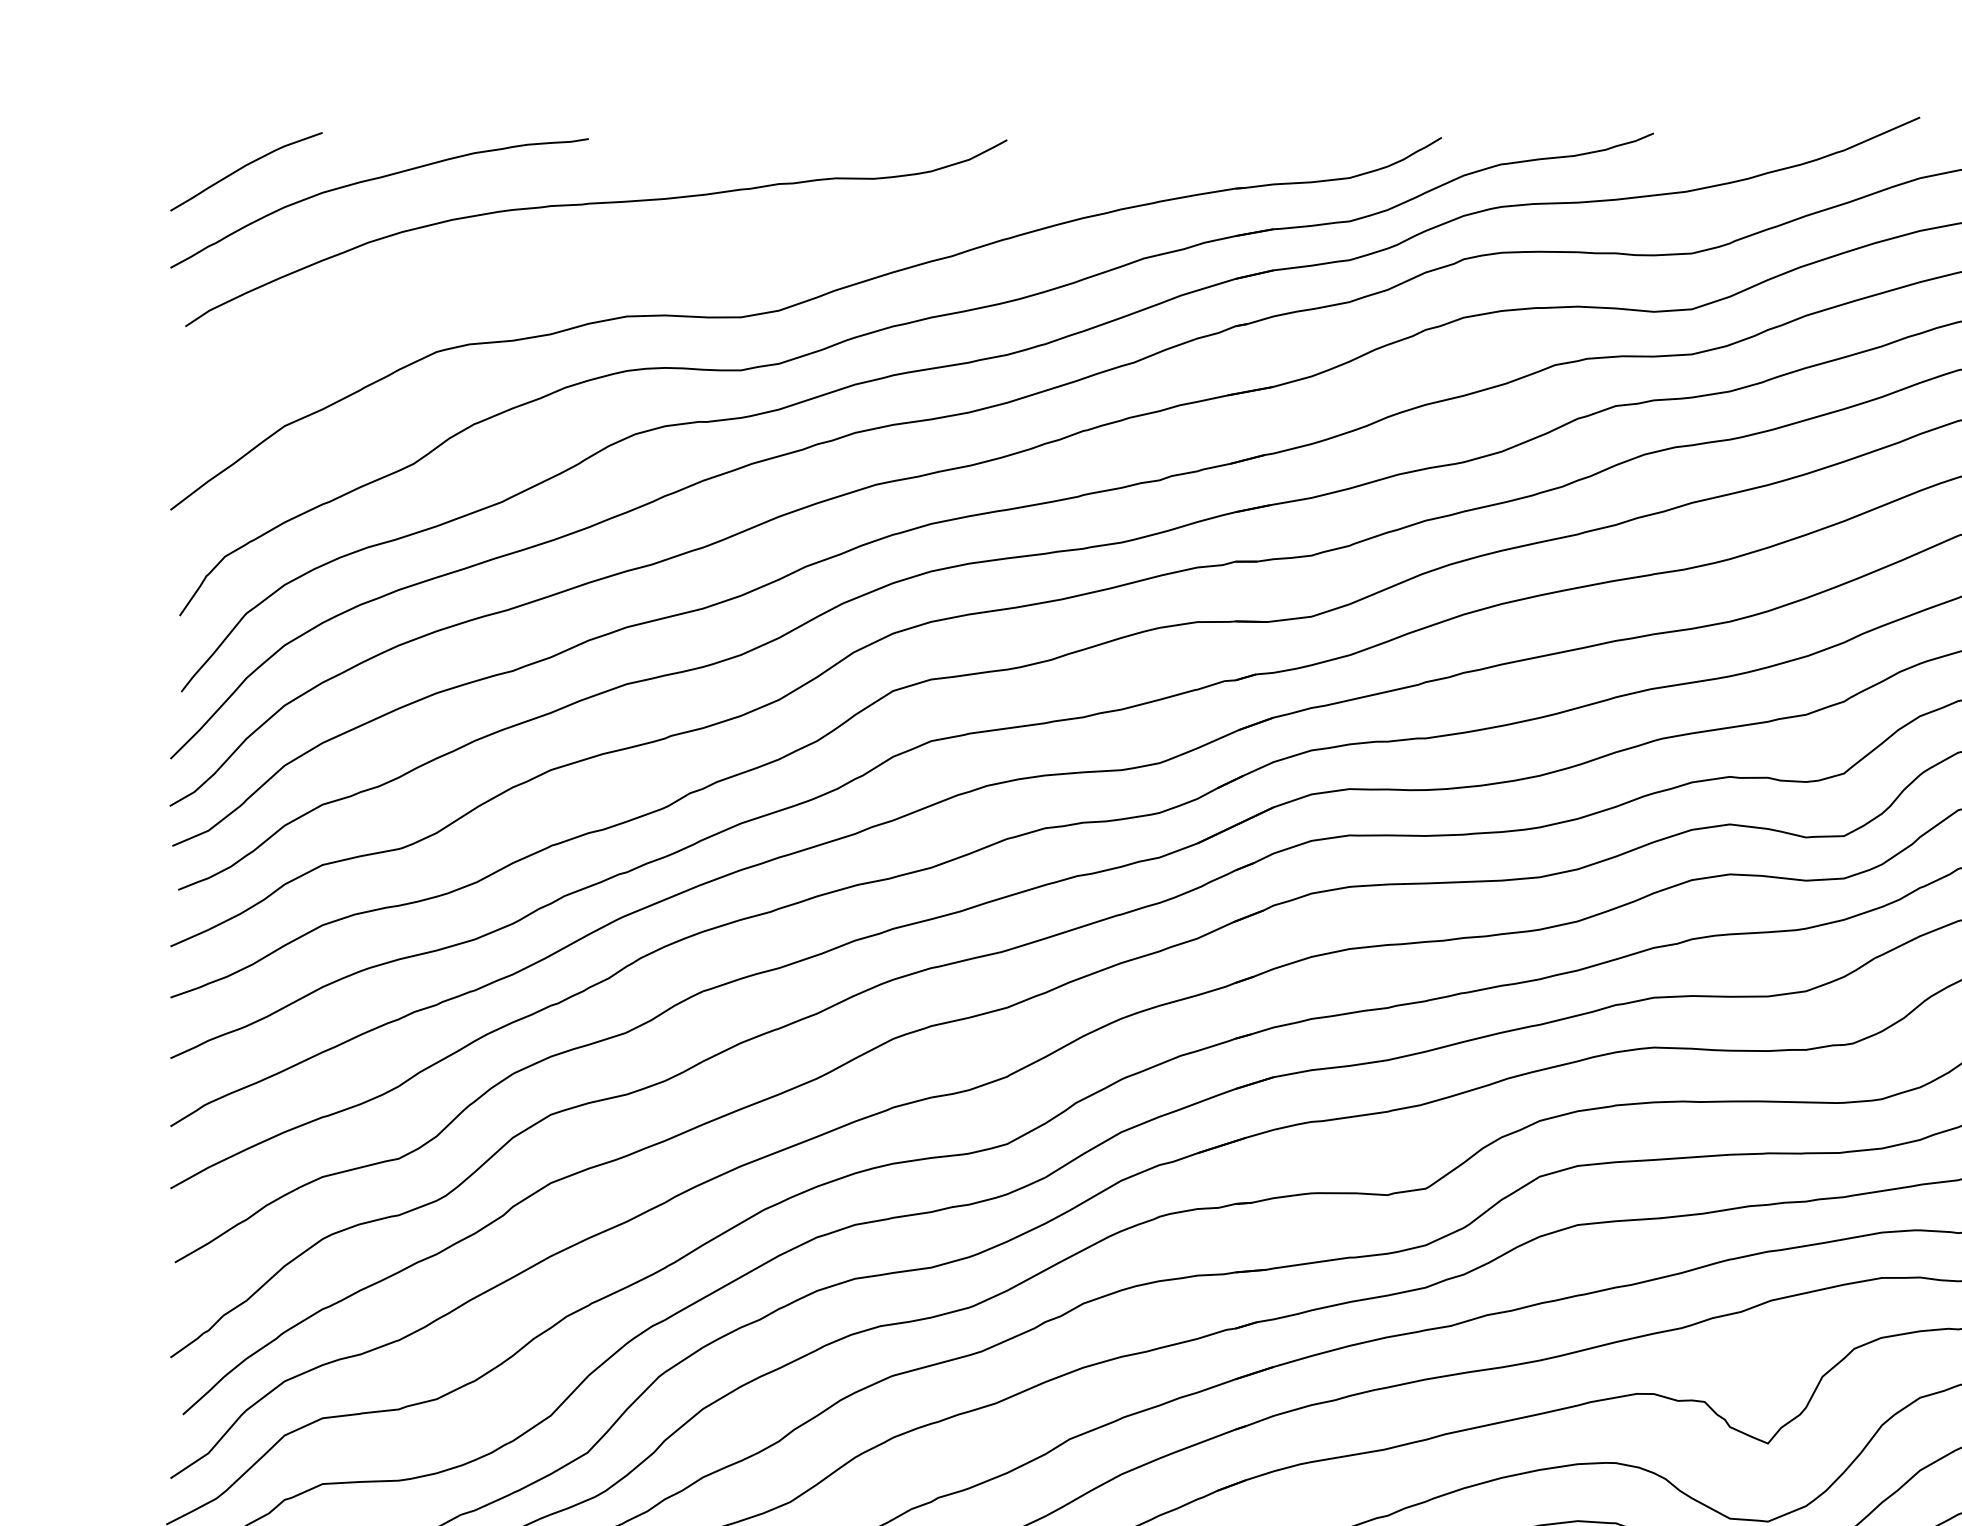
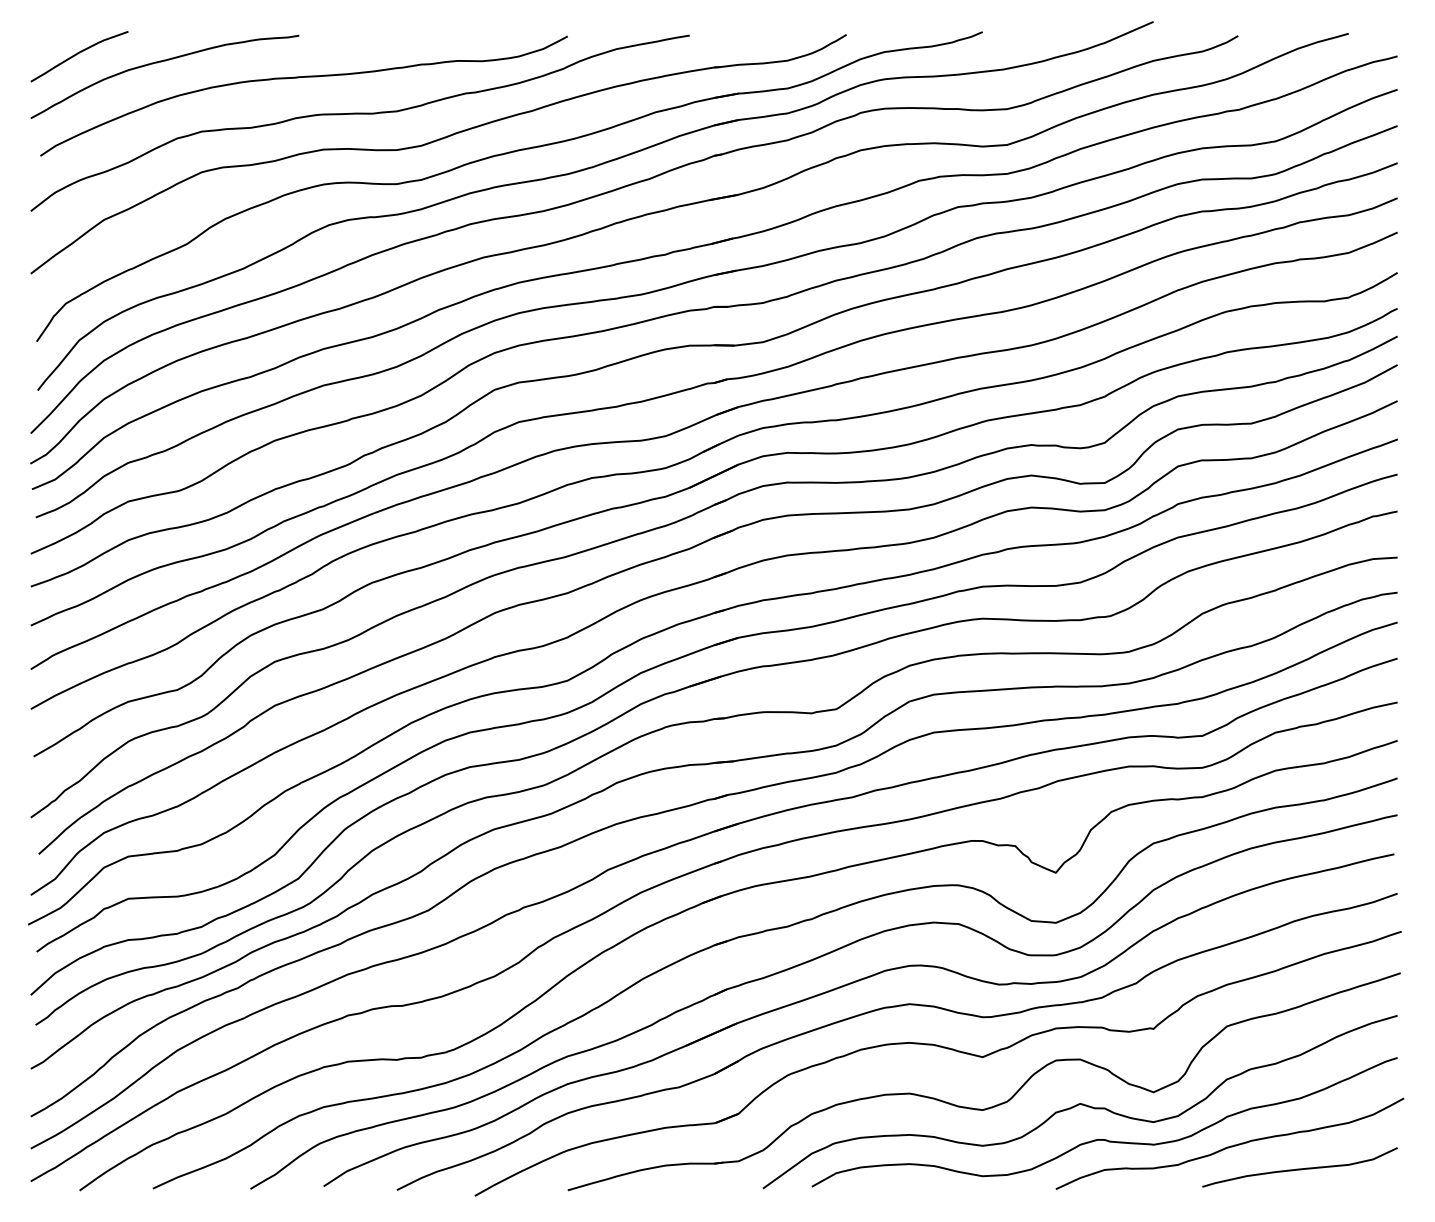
curve: (682, 261) -> (359, 114), added

